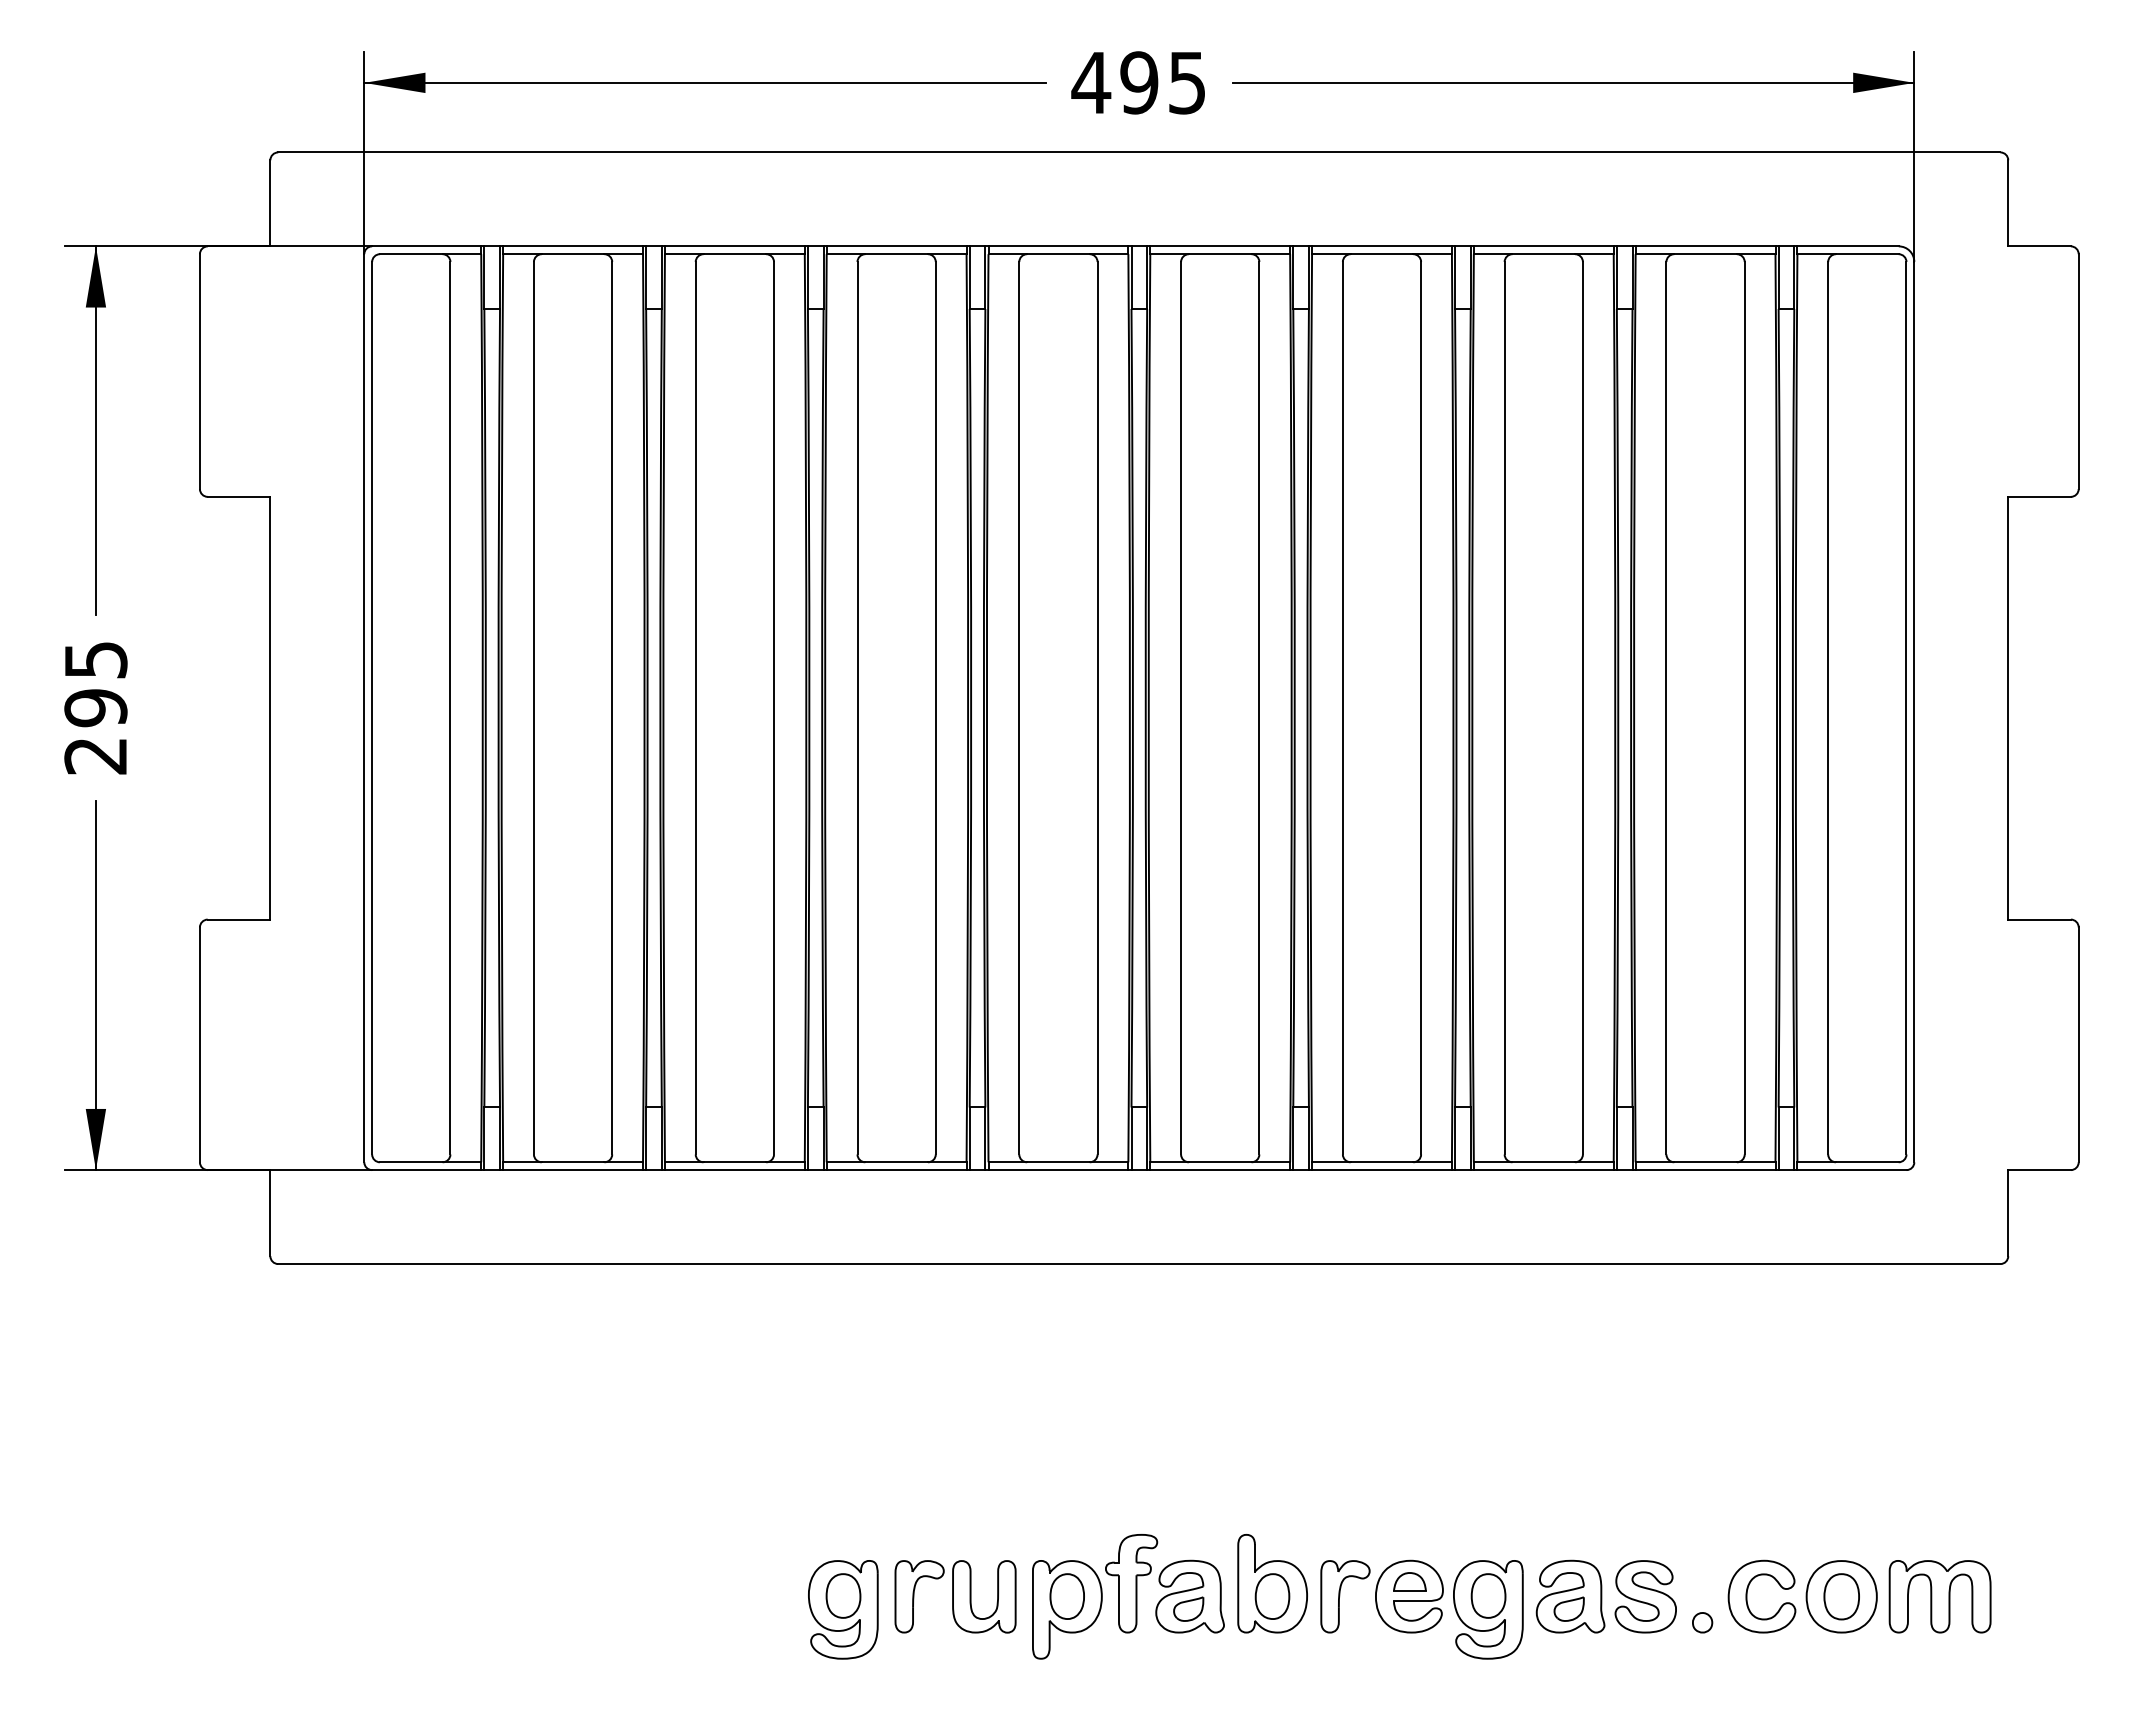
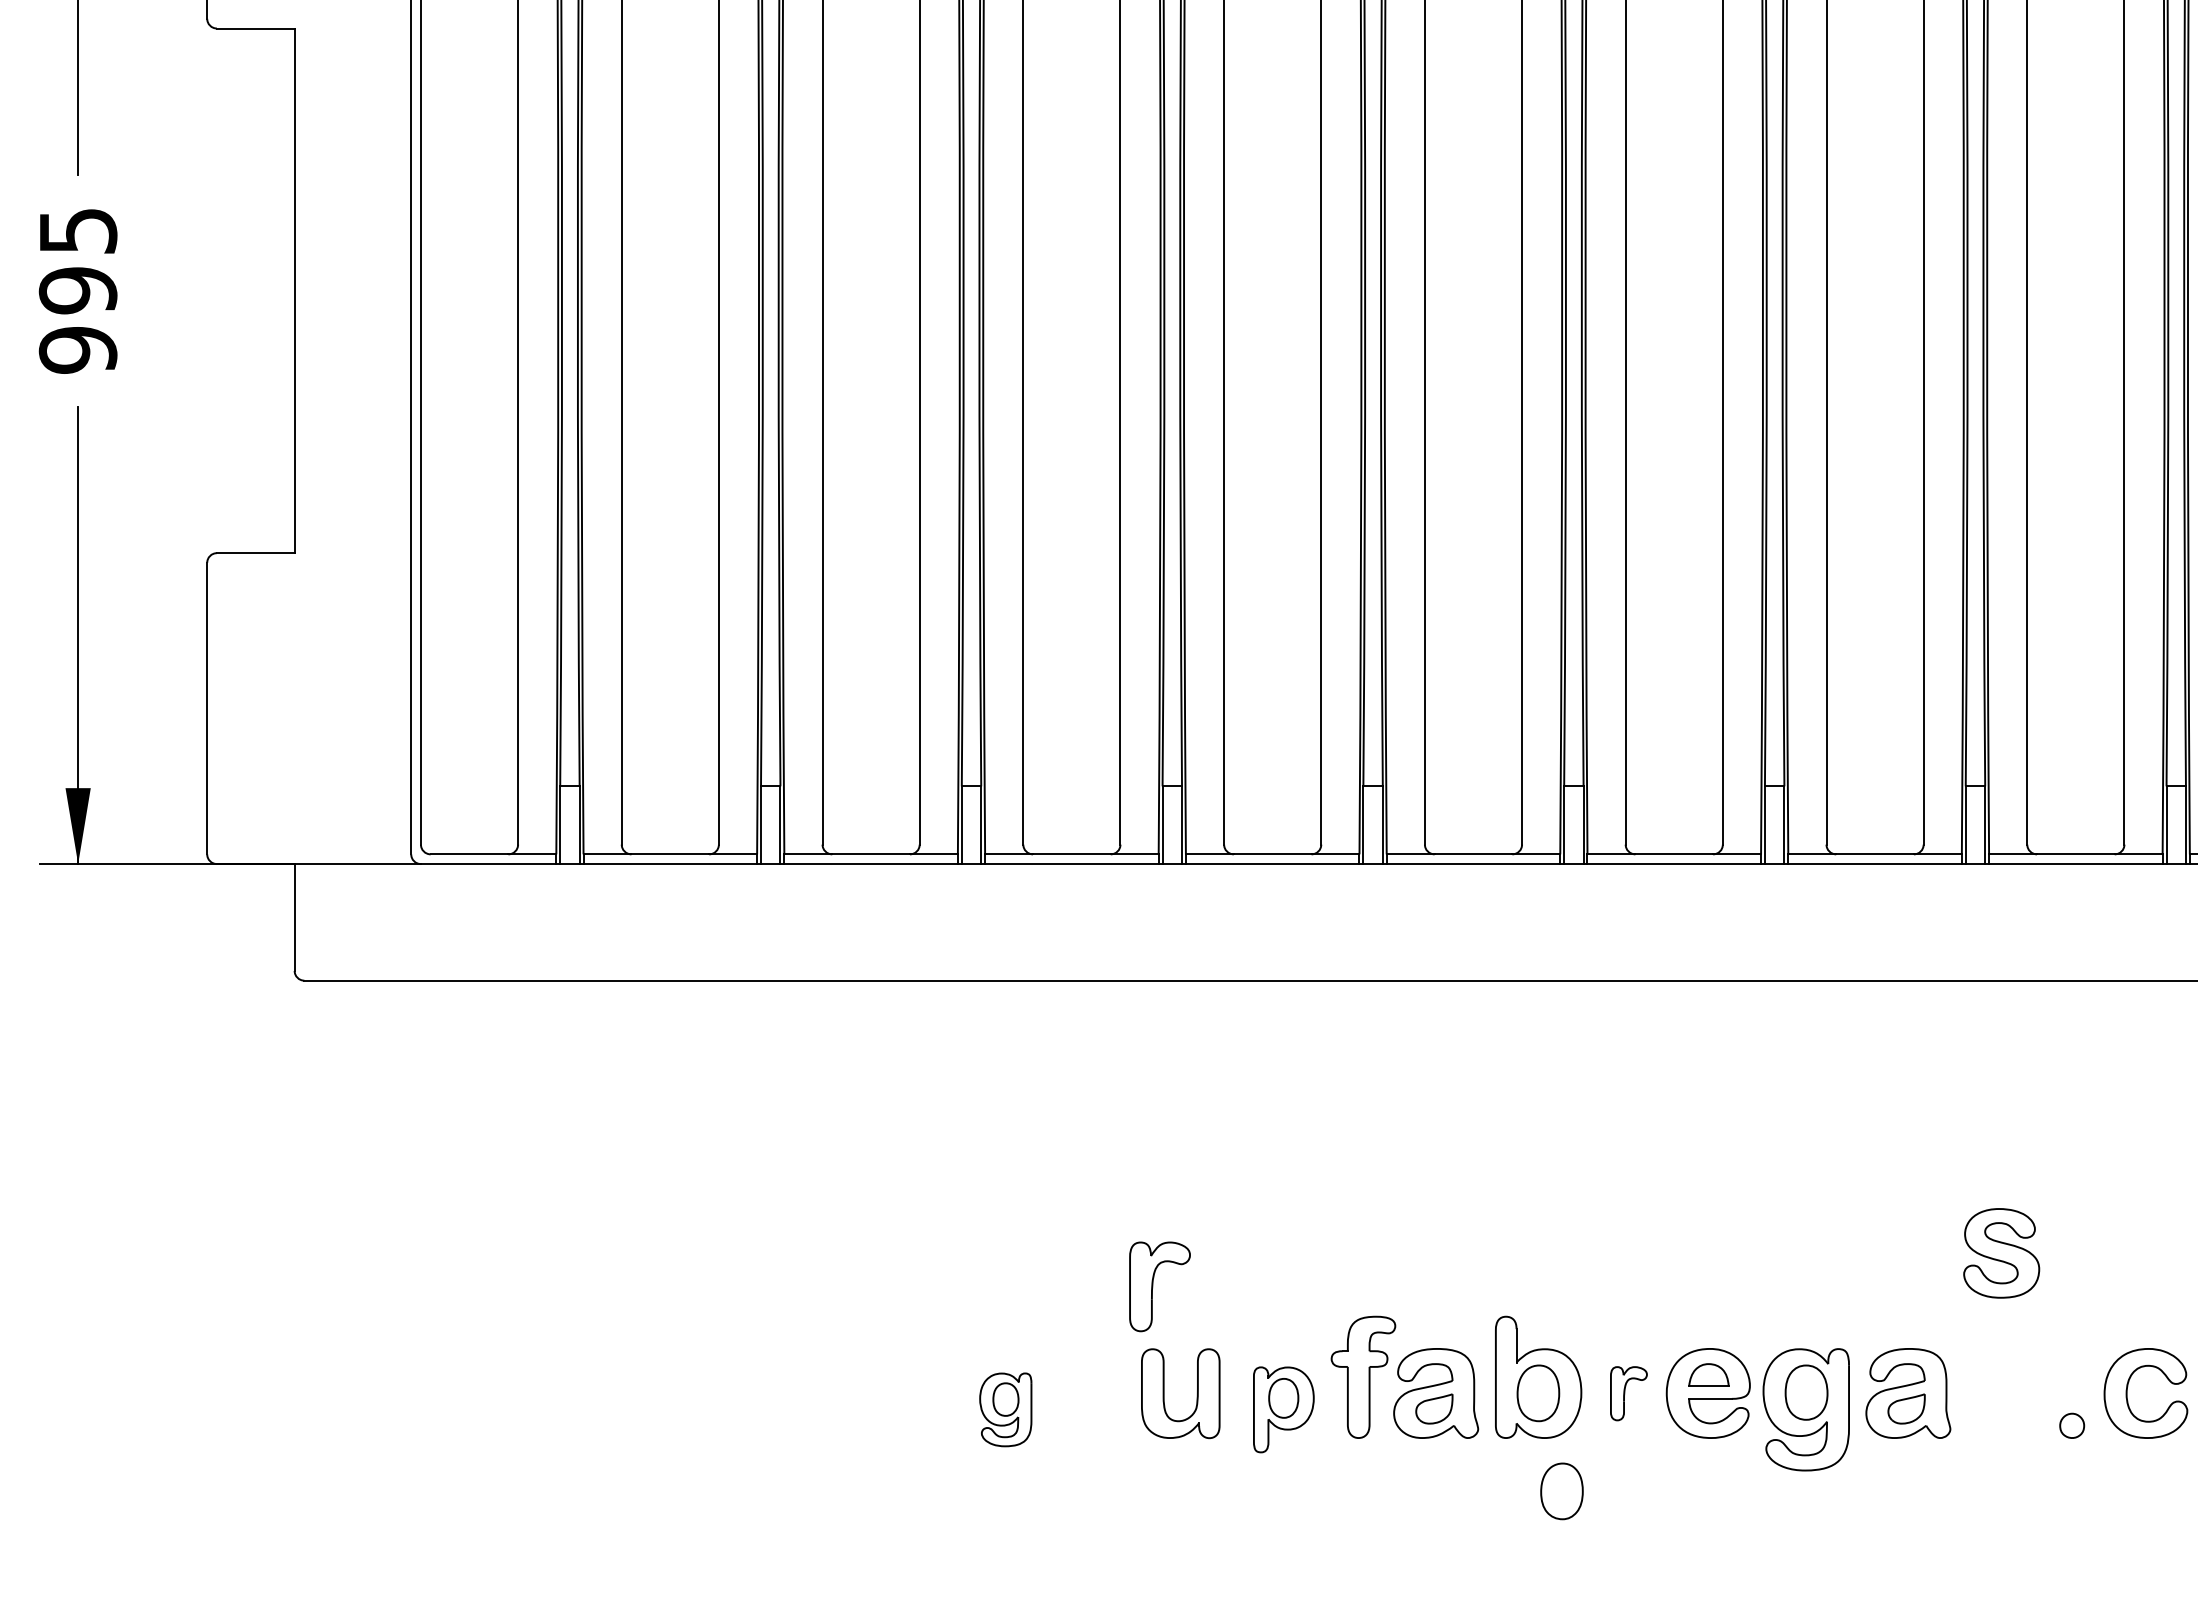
text: (95, 756) -> (77, 350), 295 -> 995
part: (919, 1596) -> (1159, 1286), moved
part: (1345, 1596) -> (1628, 1393), size x0.6
part: (1645, 1596) -> (2001, 1253), moved
part: (843, 1609) -> (1005, 1409), size x0.6
part: (1067, 1609) -> (1283, 1409), size x0.7
part: (1291, 1675) -> (1561, 1491), added

